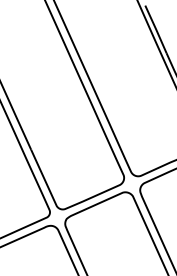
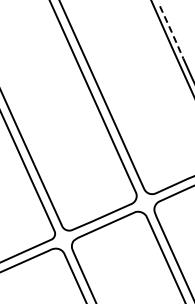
line: (155, 29) -> (171, 32), solid -> dashed

